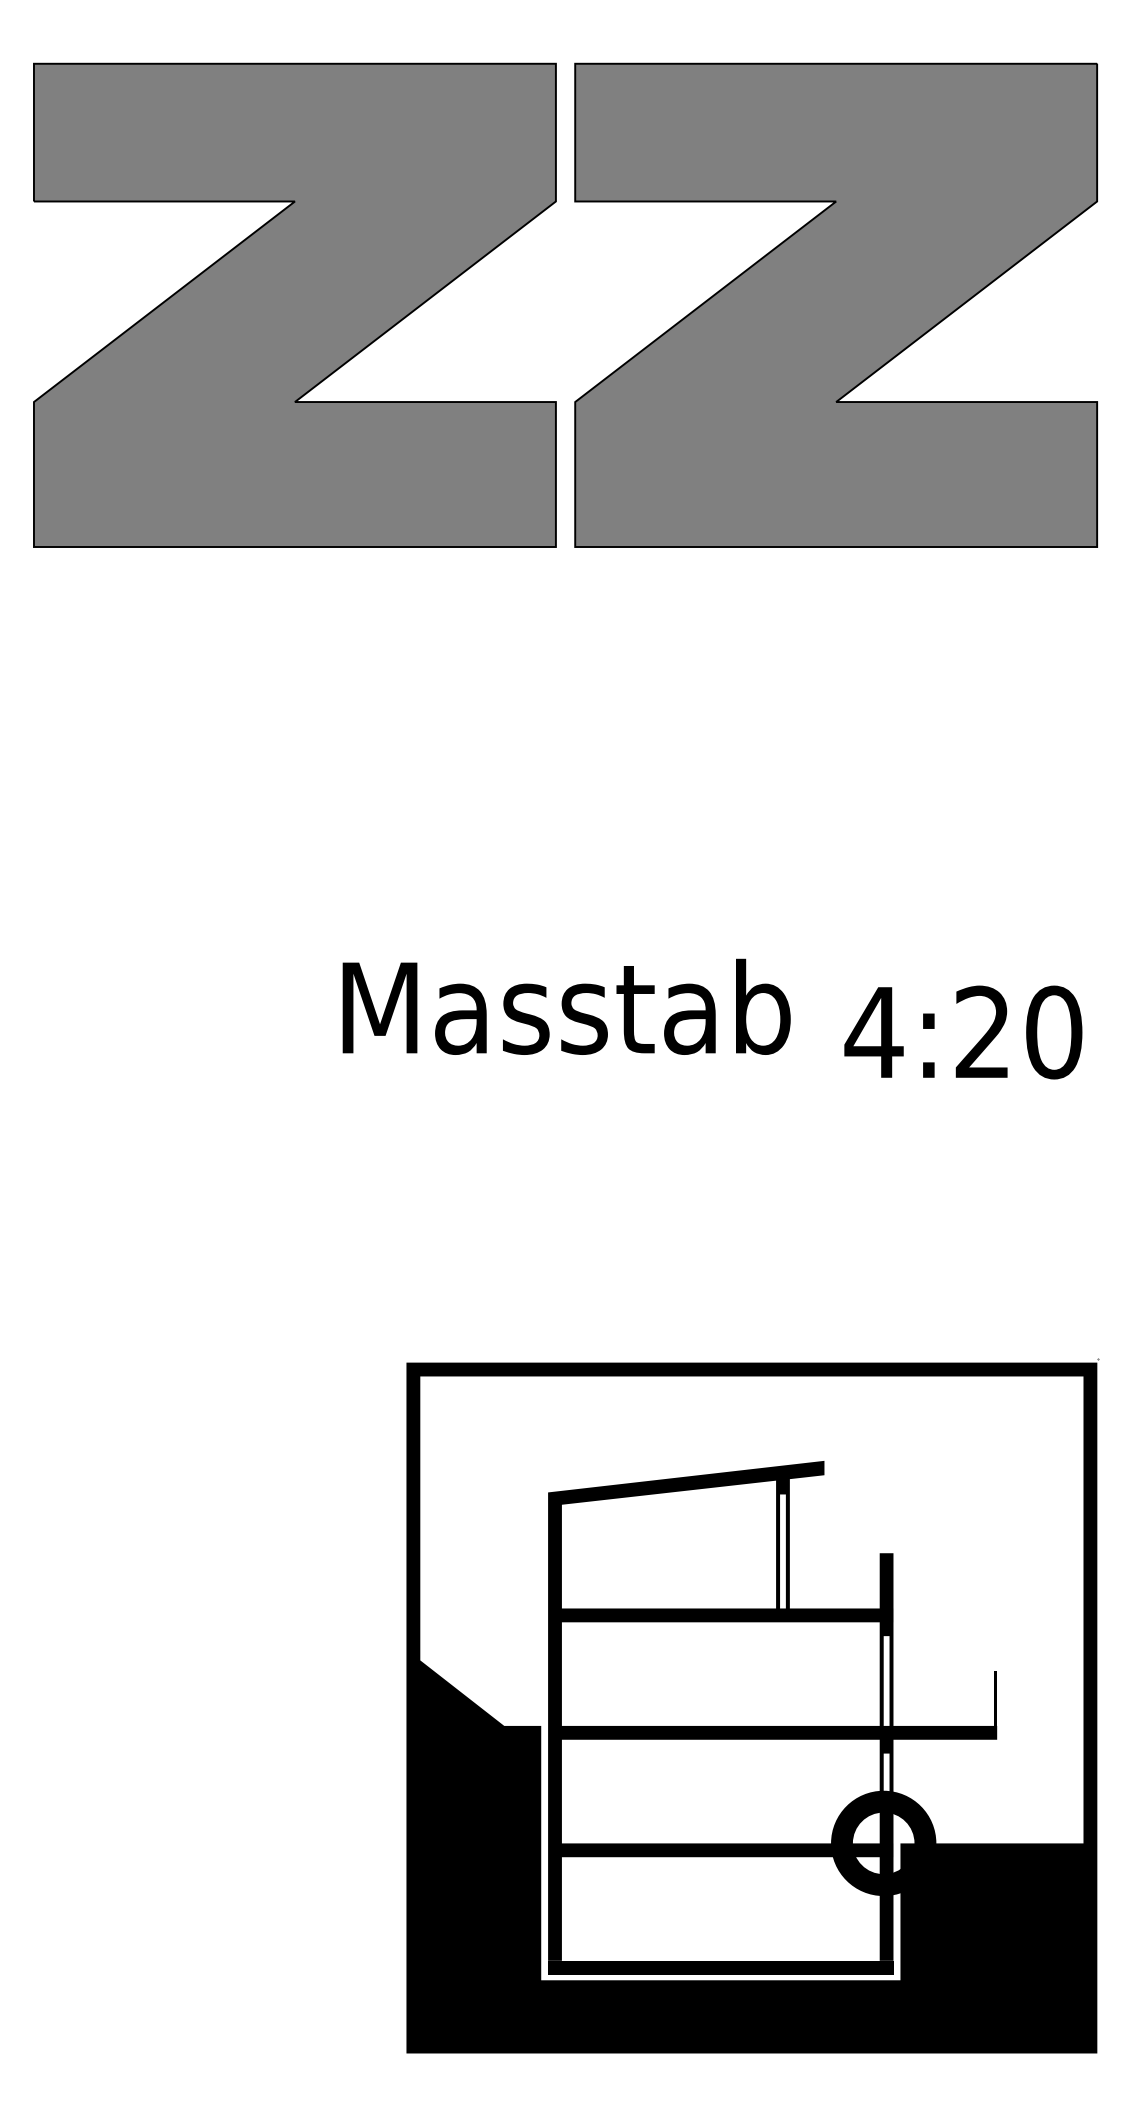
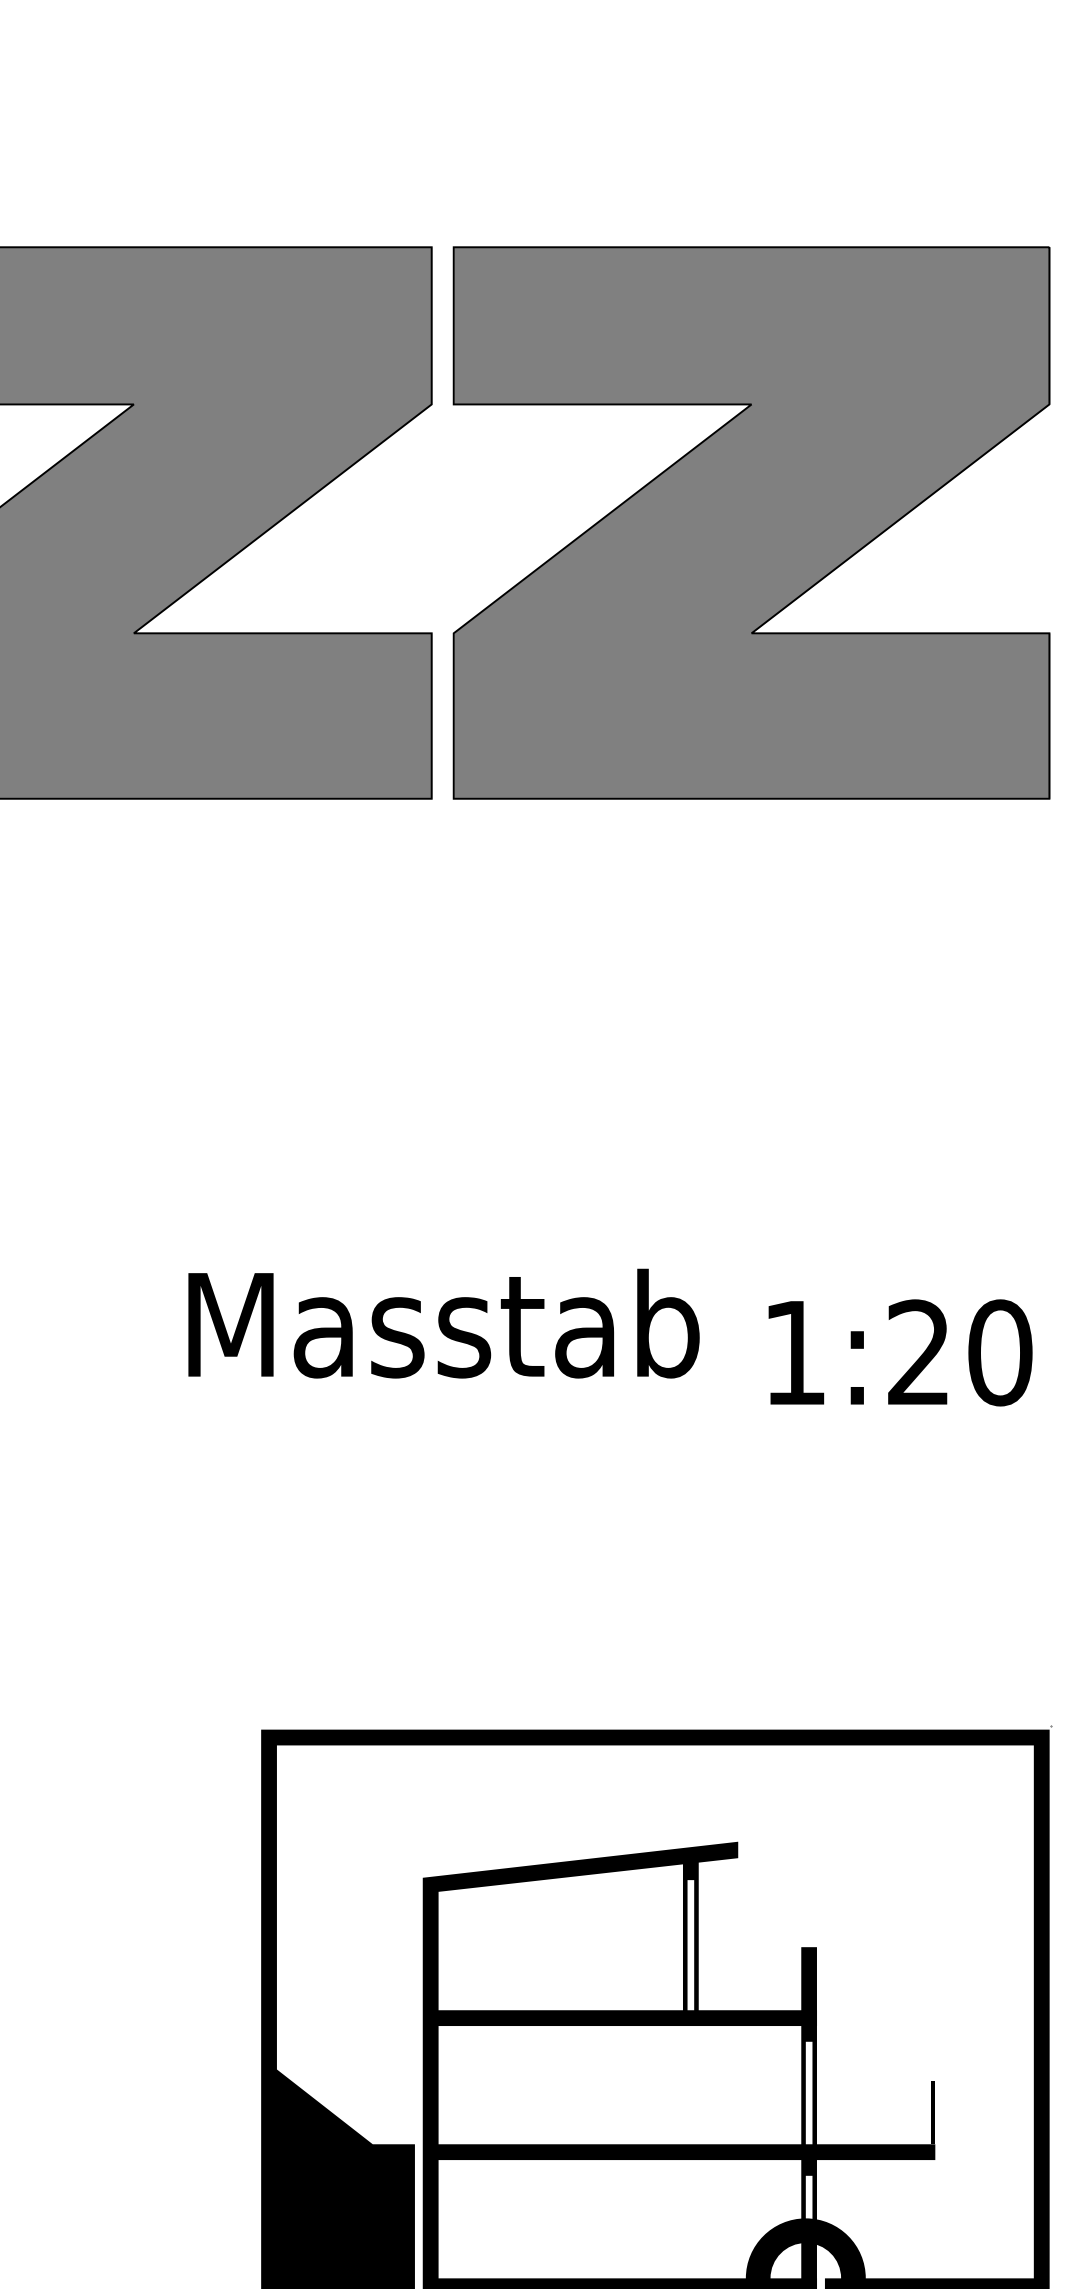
text: (873, 1032) -> (794, 1352), 4:20 -> 1:20

